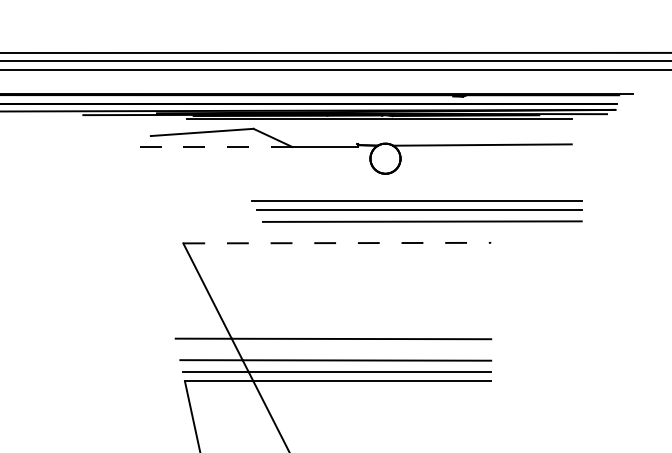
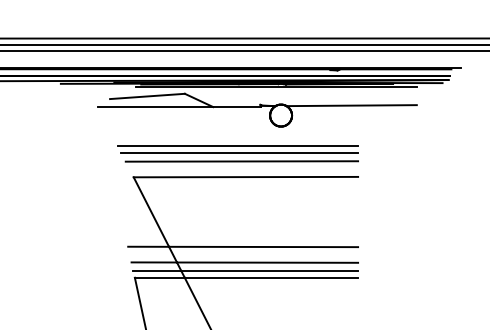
line: (213, 147) -> (155, 107), dashed -> solid
part: (416, 210) -> (237, 153), moved
line: (338, 243) -> (246, 177), dashed -> solid

